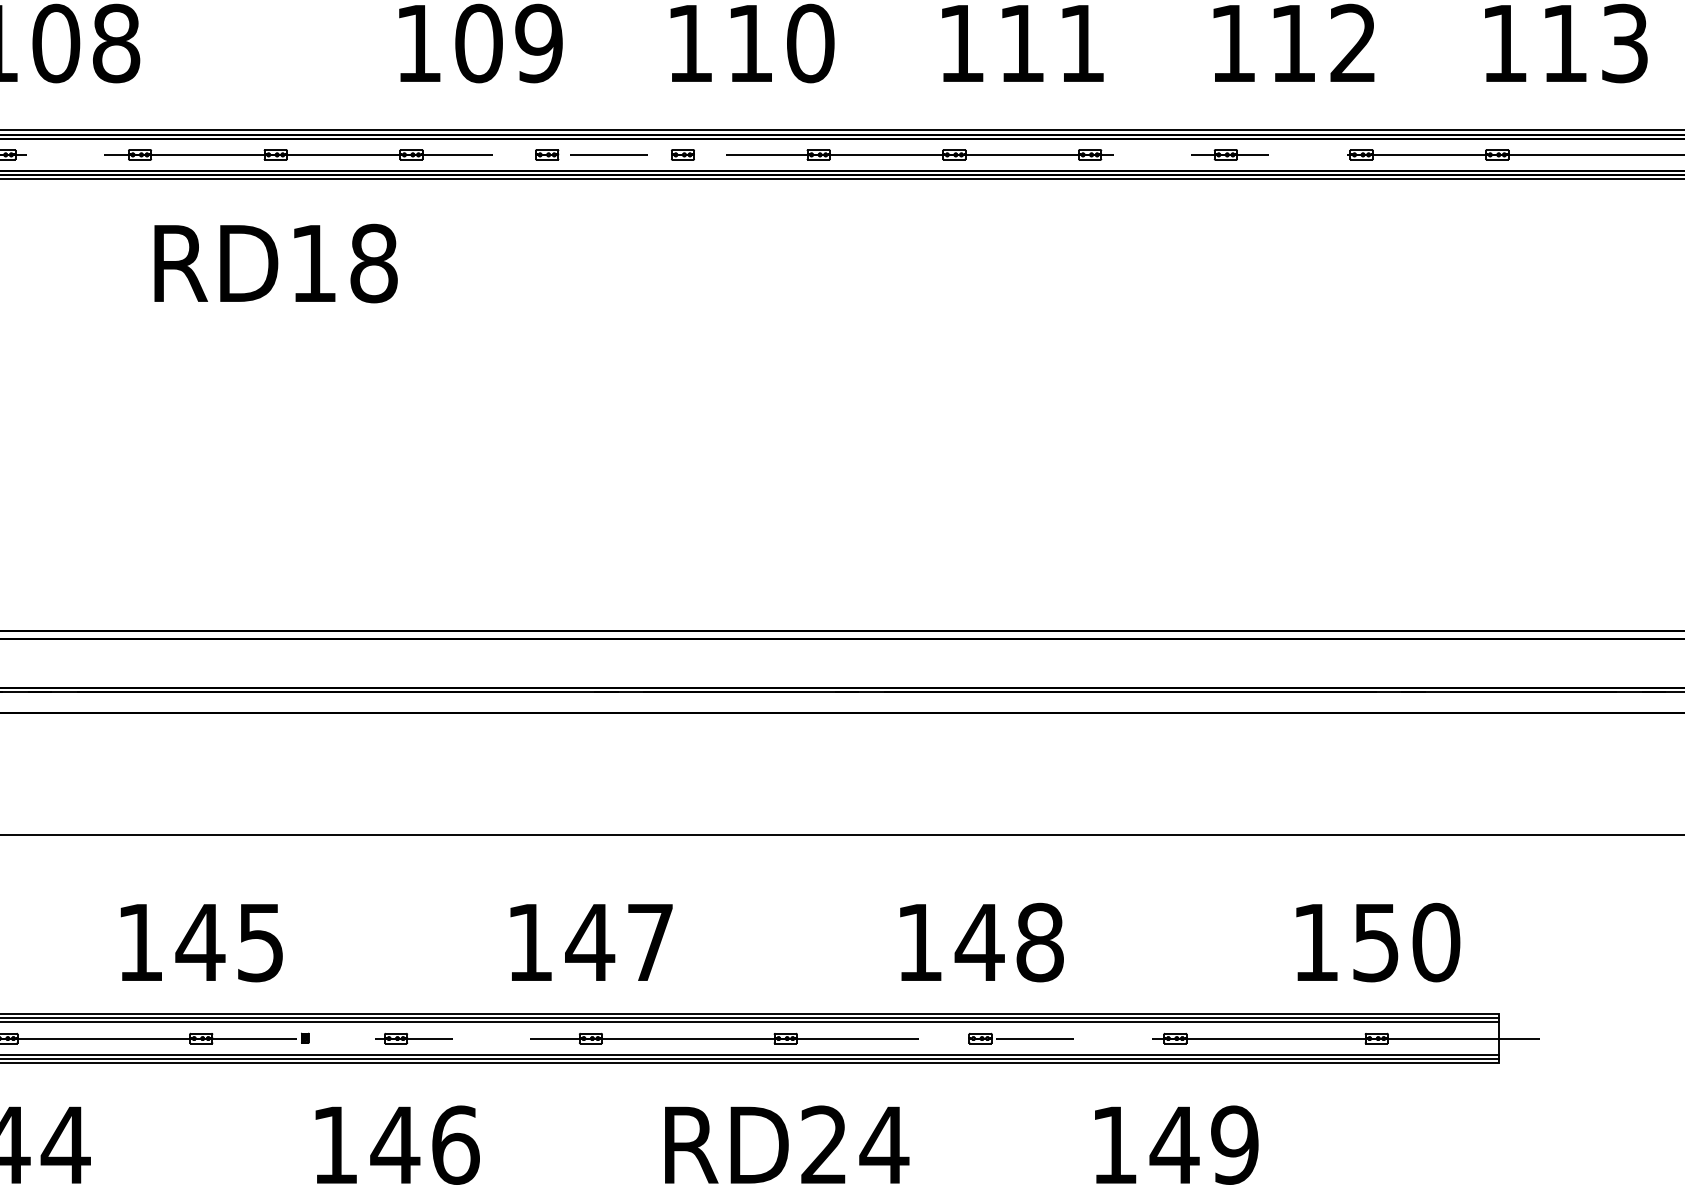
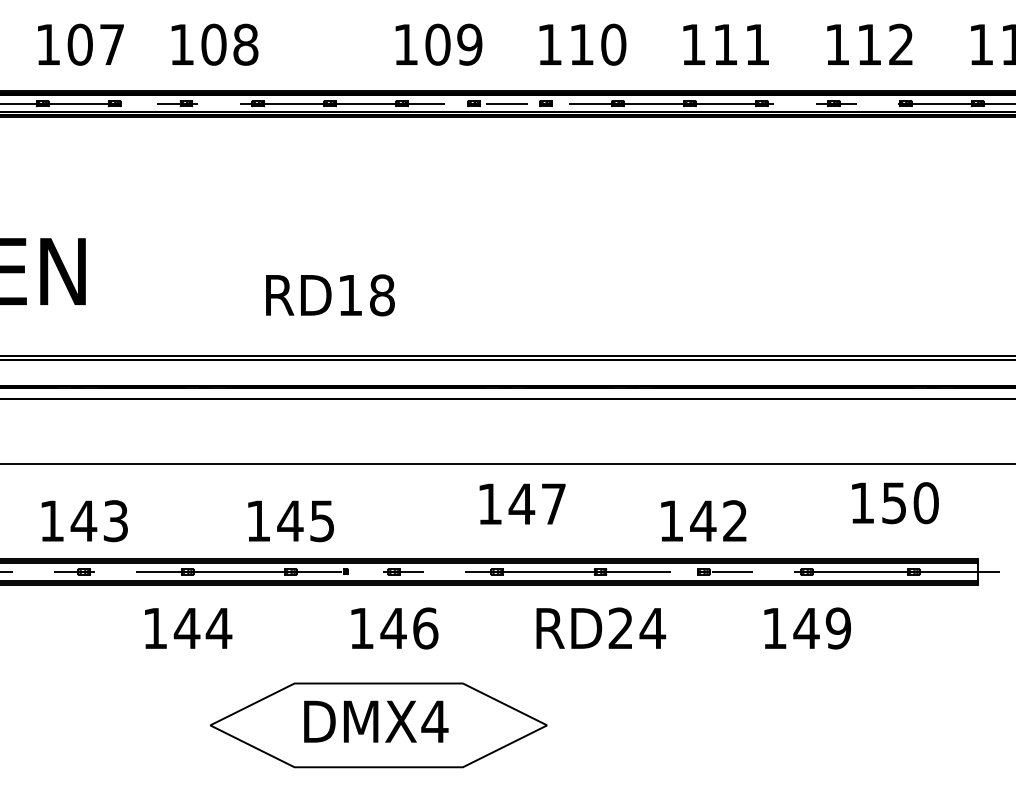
text: (276, 263) -> (330, 295), moved
text: (591, 941) -> (522, 503), moved
text: (1040, 943) -> (735, 521), 148 -> 142
text: (1378, 943) -> (895, 503), moved

